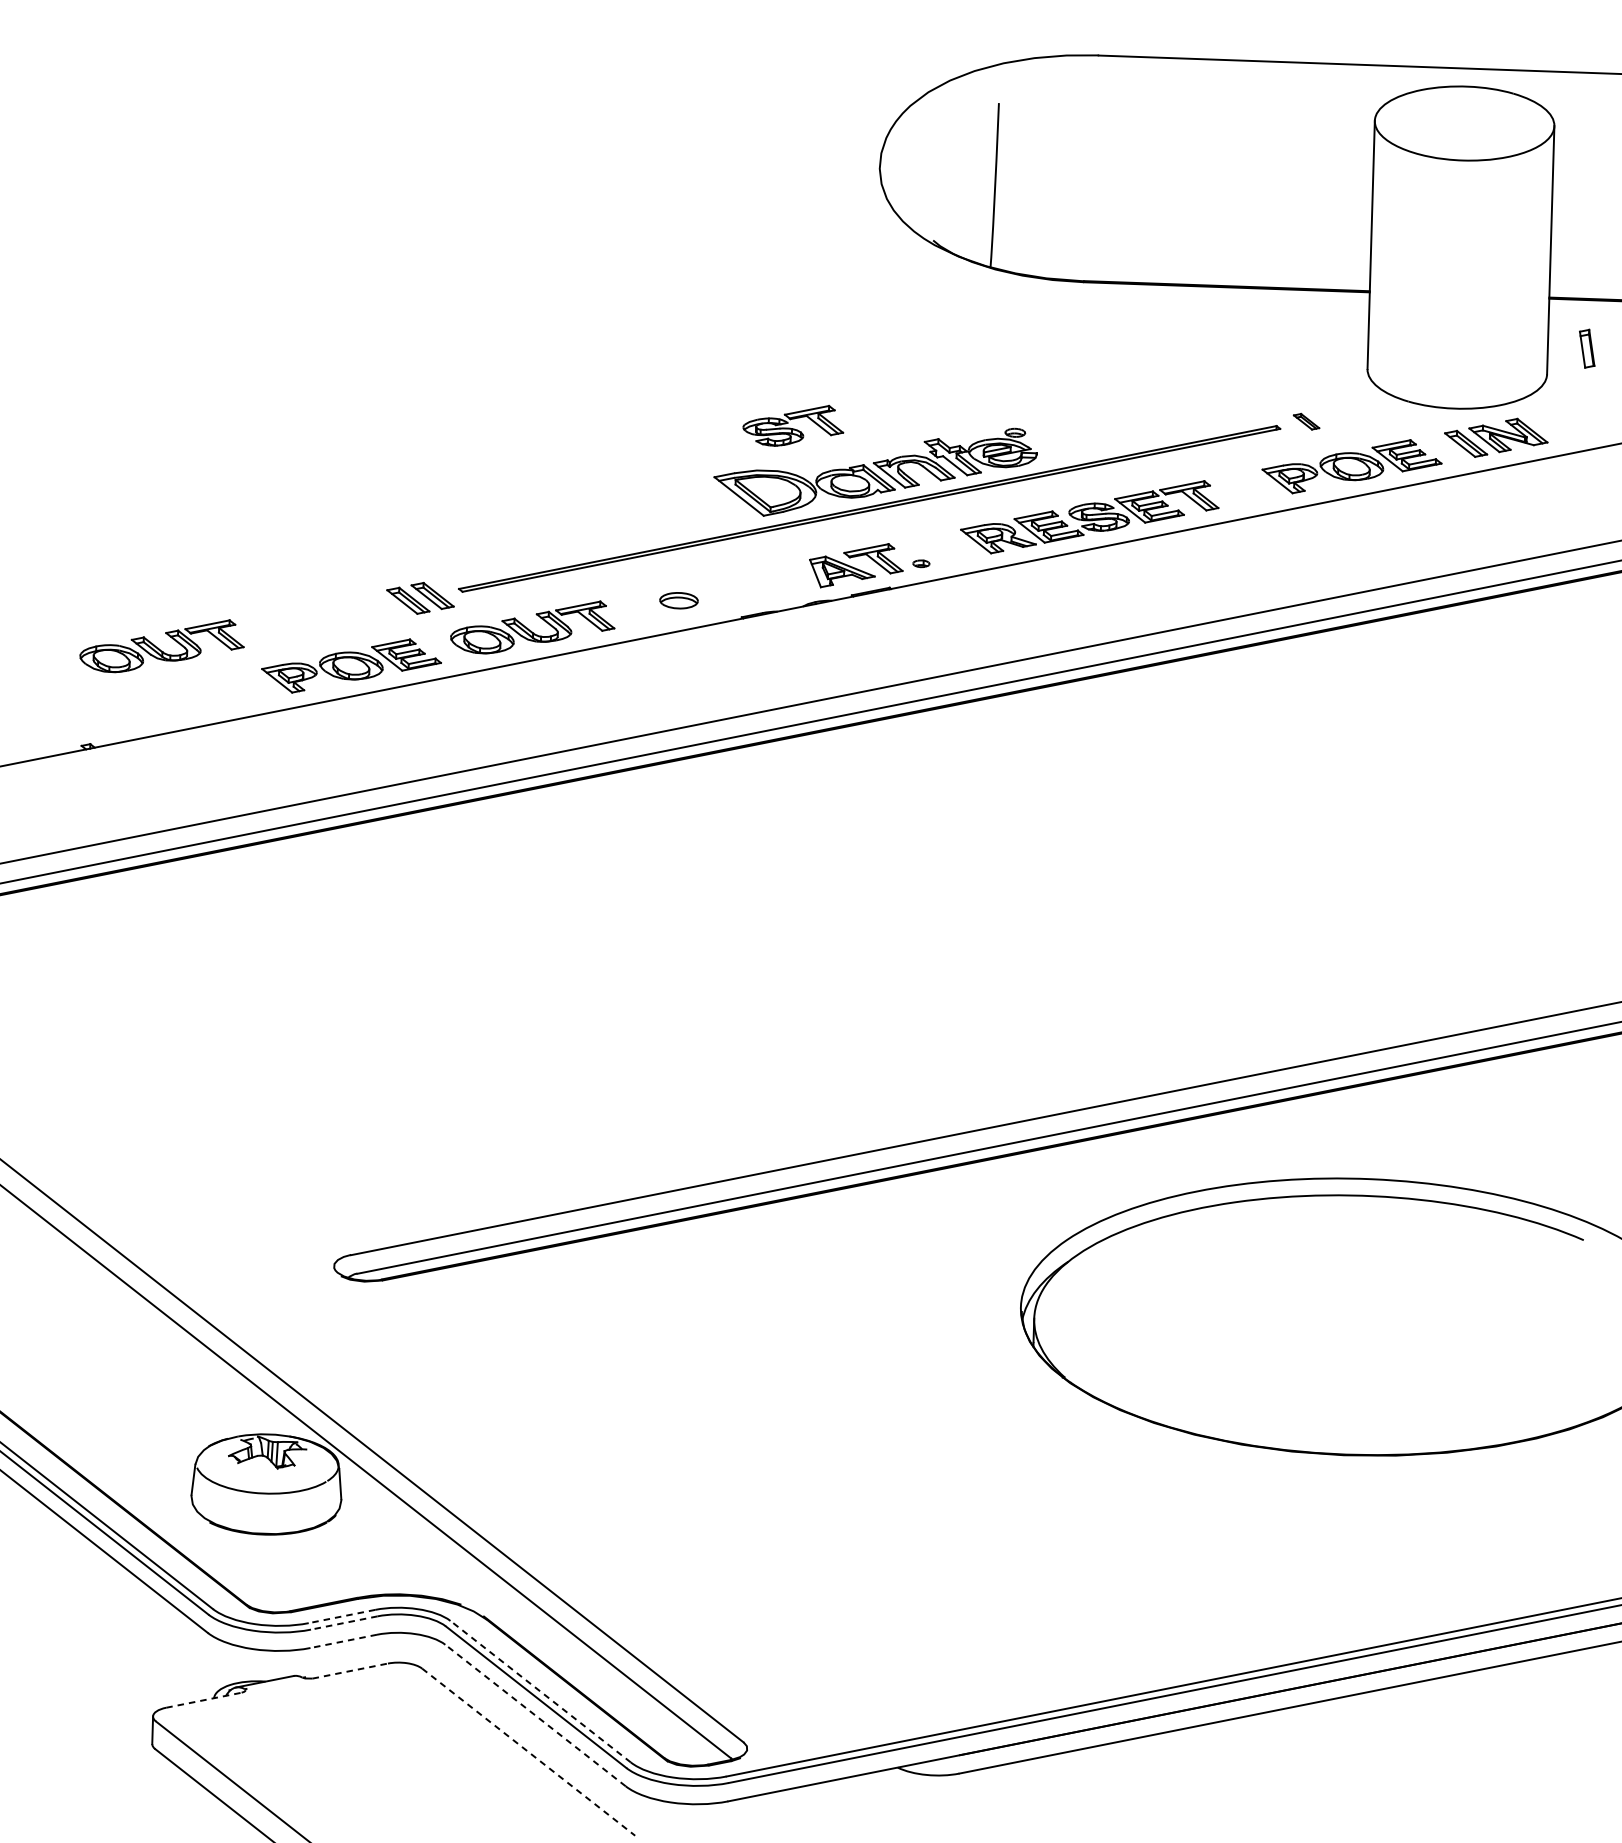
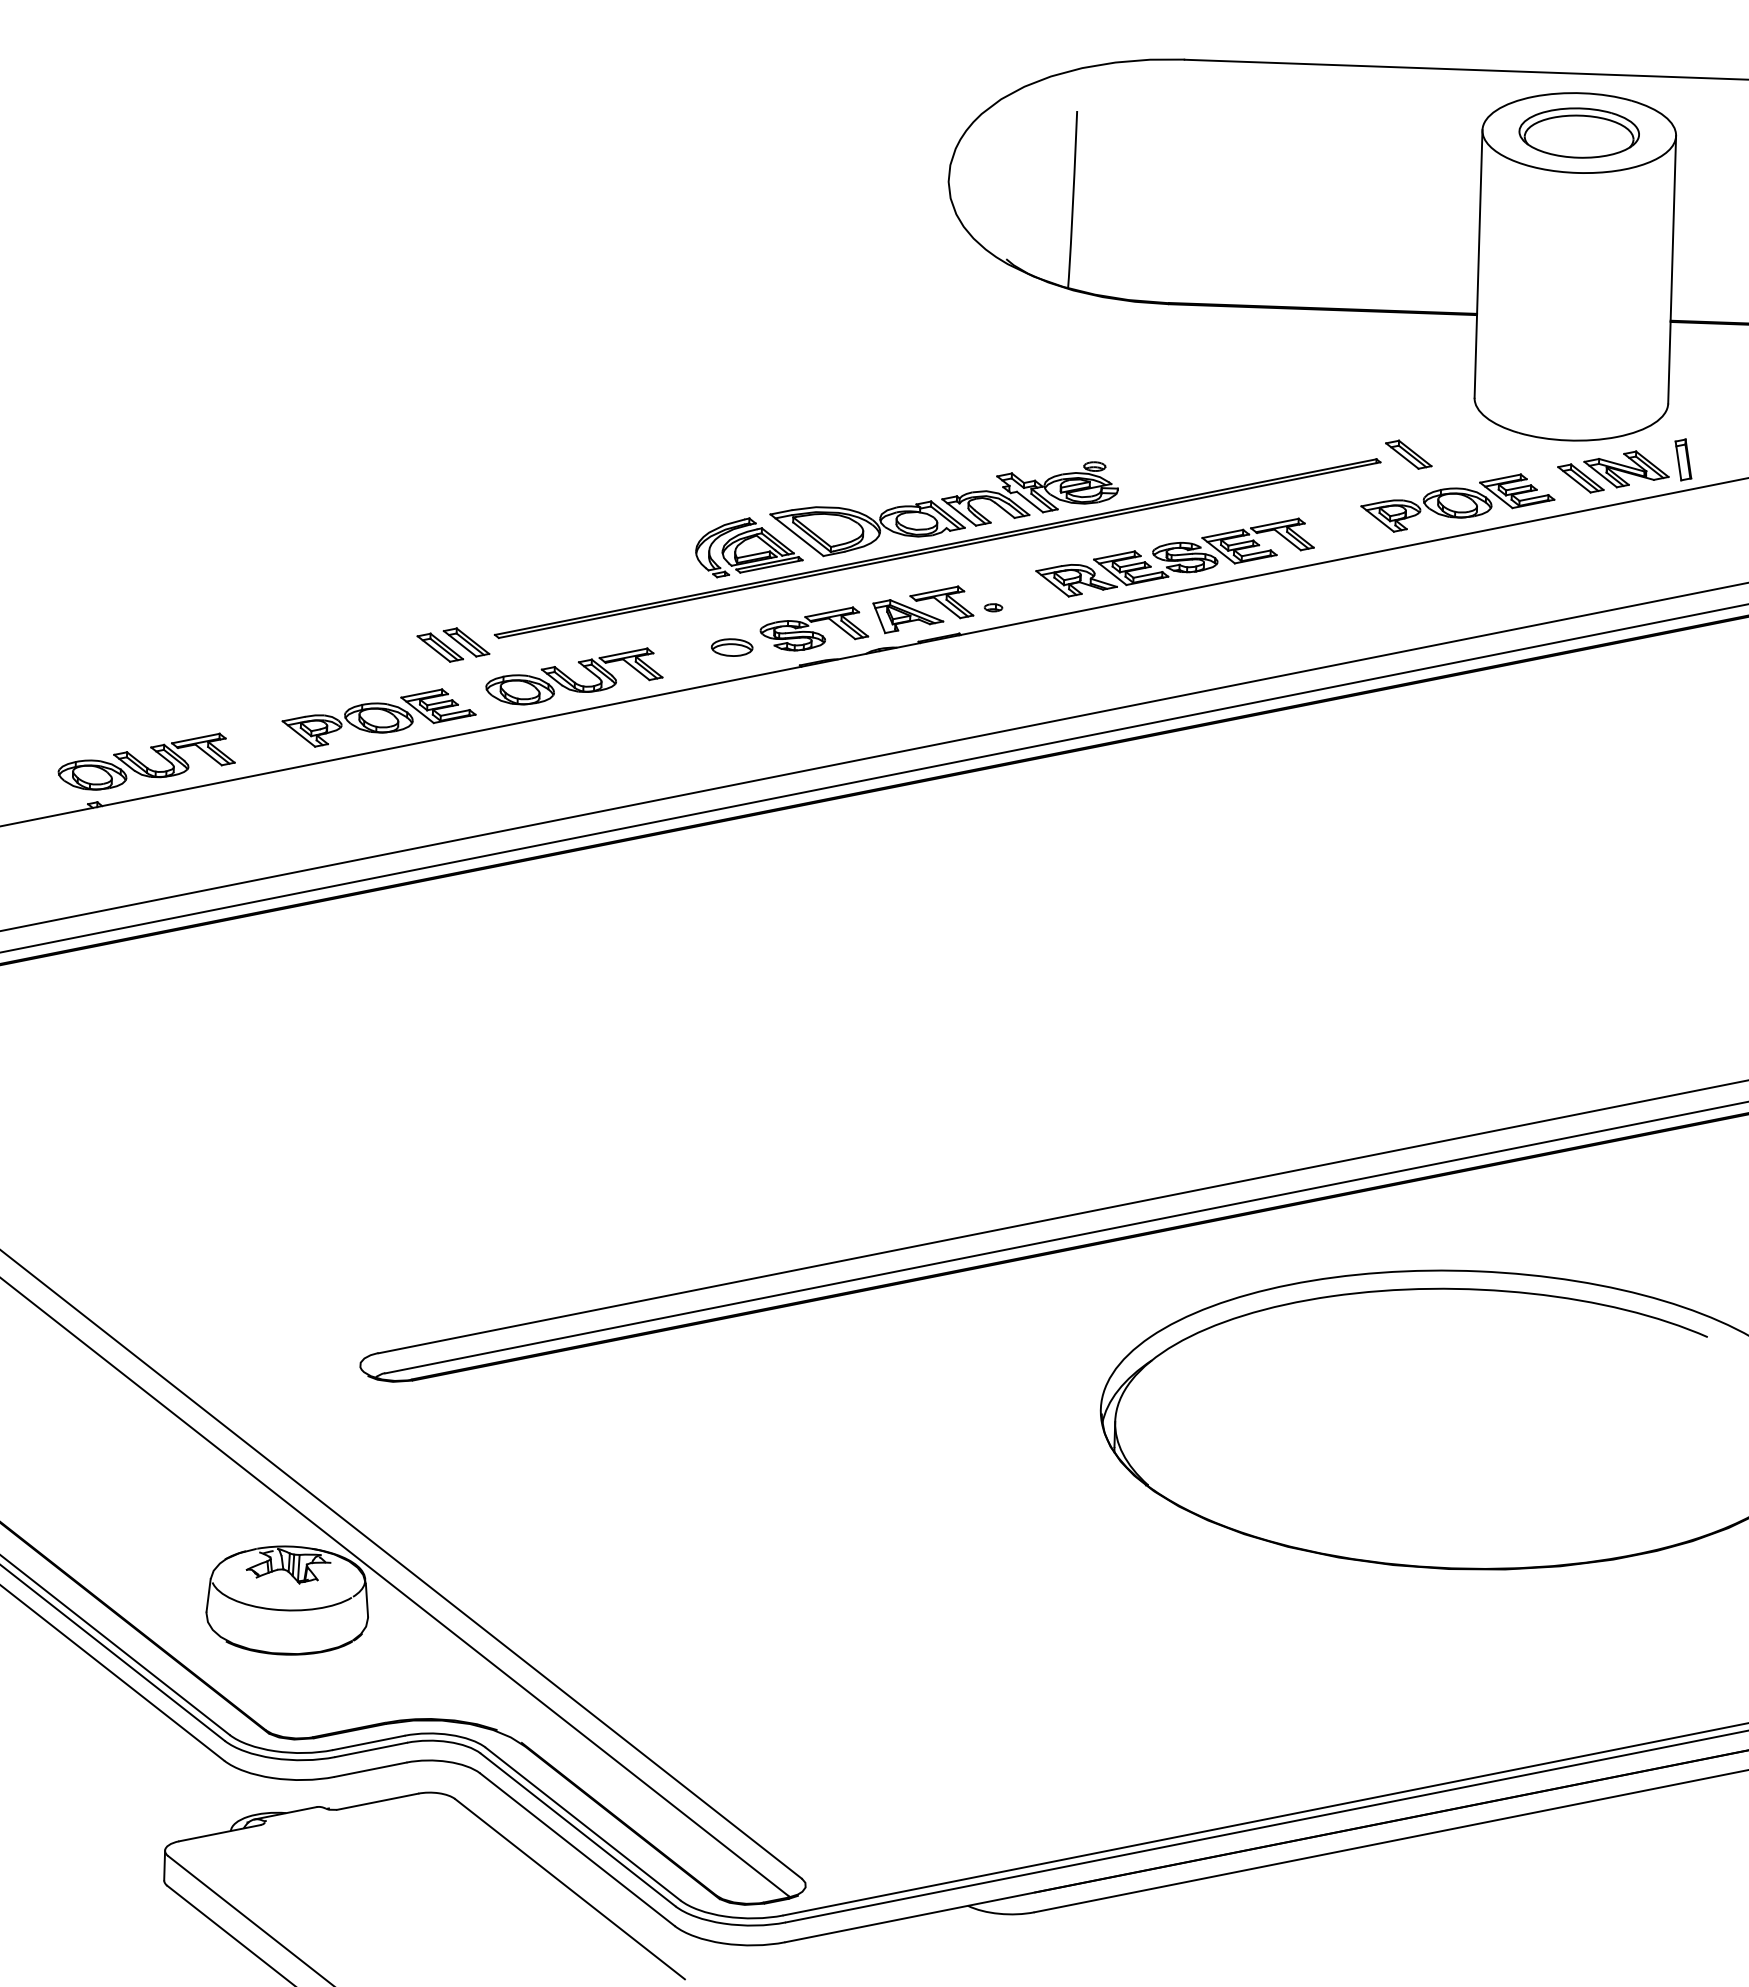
part: (1463, 123) -> (1578, 132), added
part: (1587, 348) -> (1683, 459), moved
part: (1306, 421) -> (1408, 454), size x1.67
part: (793, 425) -> (814, 628), moved
part: (695, 514) -> (749, 554), added
part: (161, 646) -> (146, 761), moved
line: (341, 1616) -> (368, 1742), dashed -> solid
line: (344, 1622) -> (371, 1749), dashed -> solid
line: (343, 1641) -> (370, 1769), dashed -> solid
line: (351, 1670) -> (378, 1801), dashed -> solid
line: (541, 1691) -> (583, 1823), dashed -> solid
line: (204, 1700) -> (220, 1833), dashed -> solid
line: (535, 1715) -> (577, 1849), dashed -> solid
line: (529, 1752) -> (570, 1889), dashed -> solid

